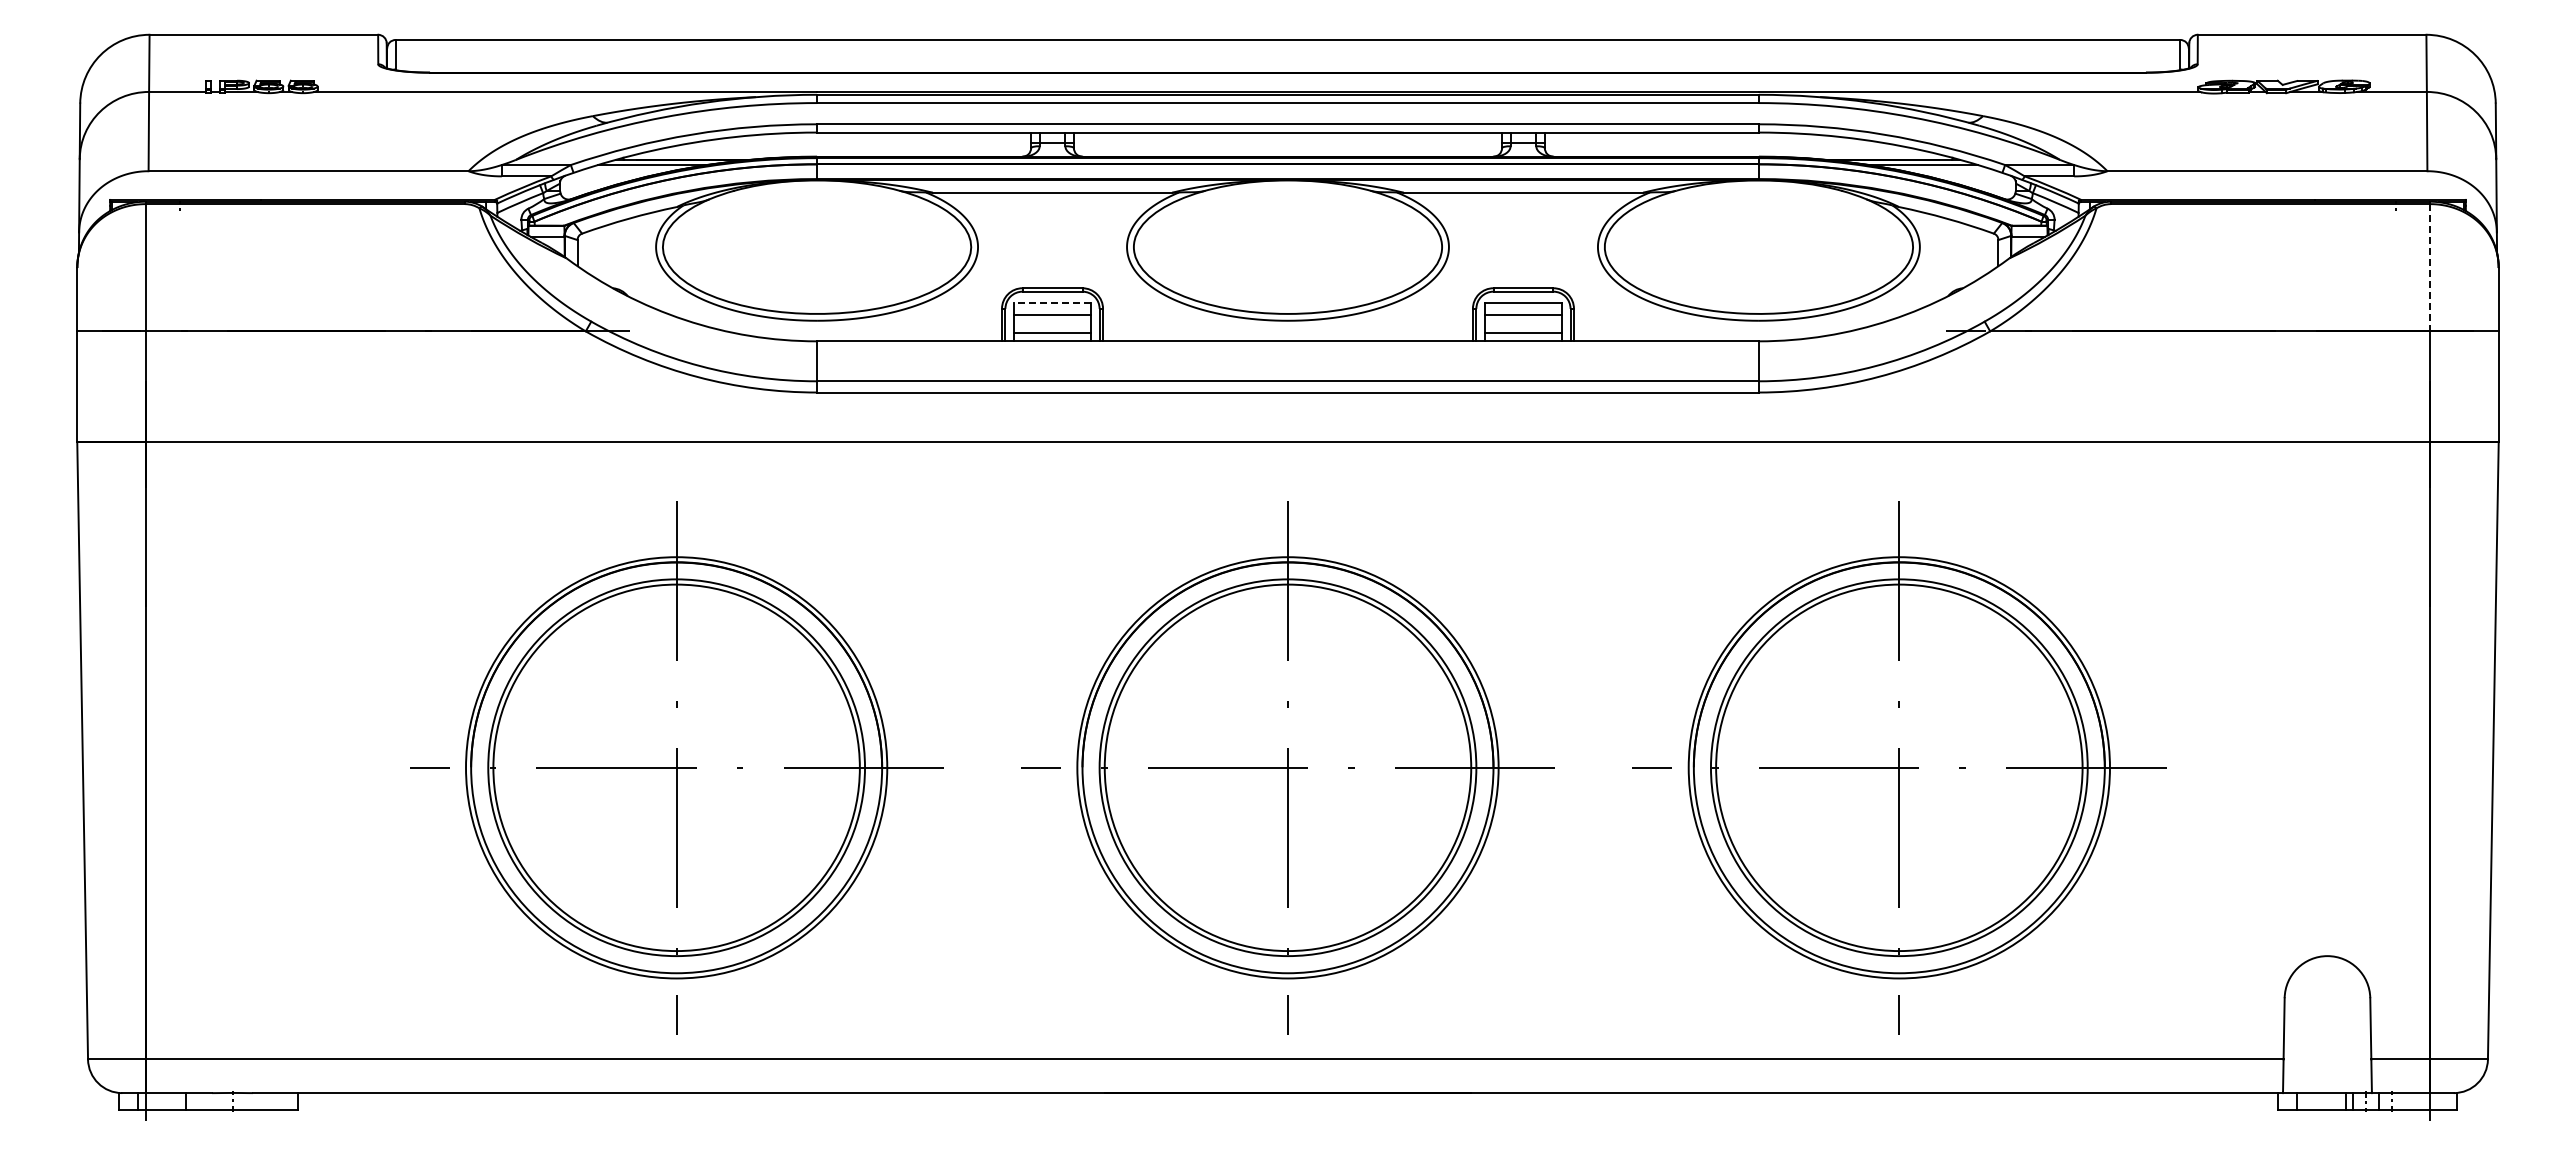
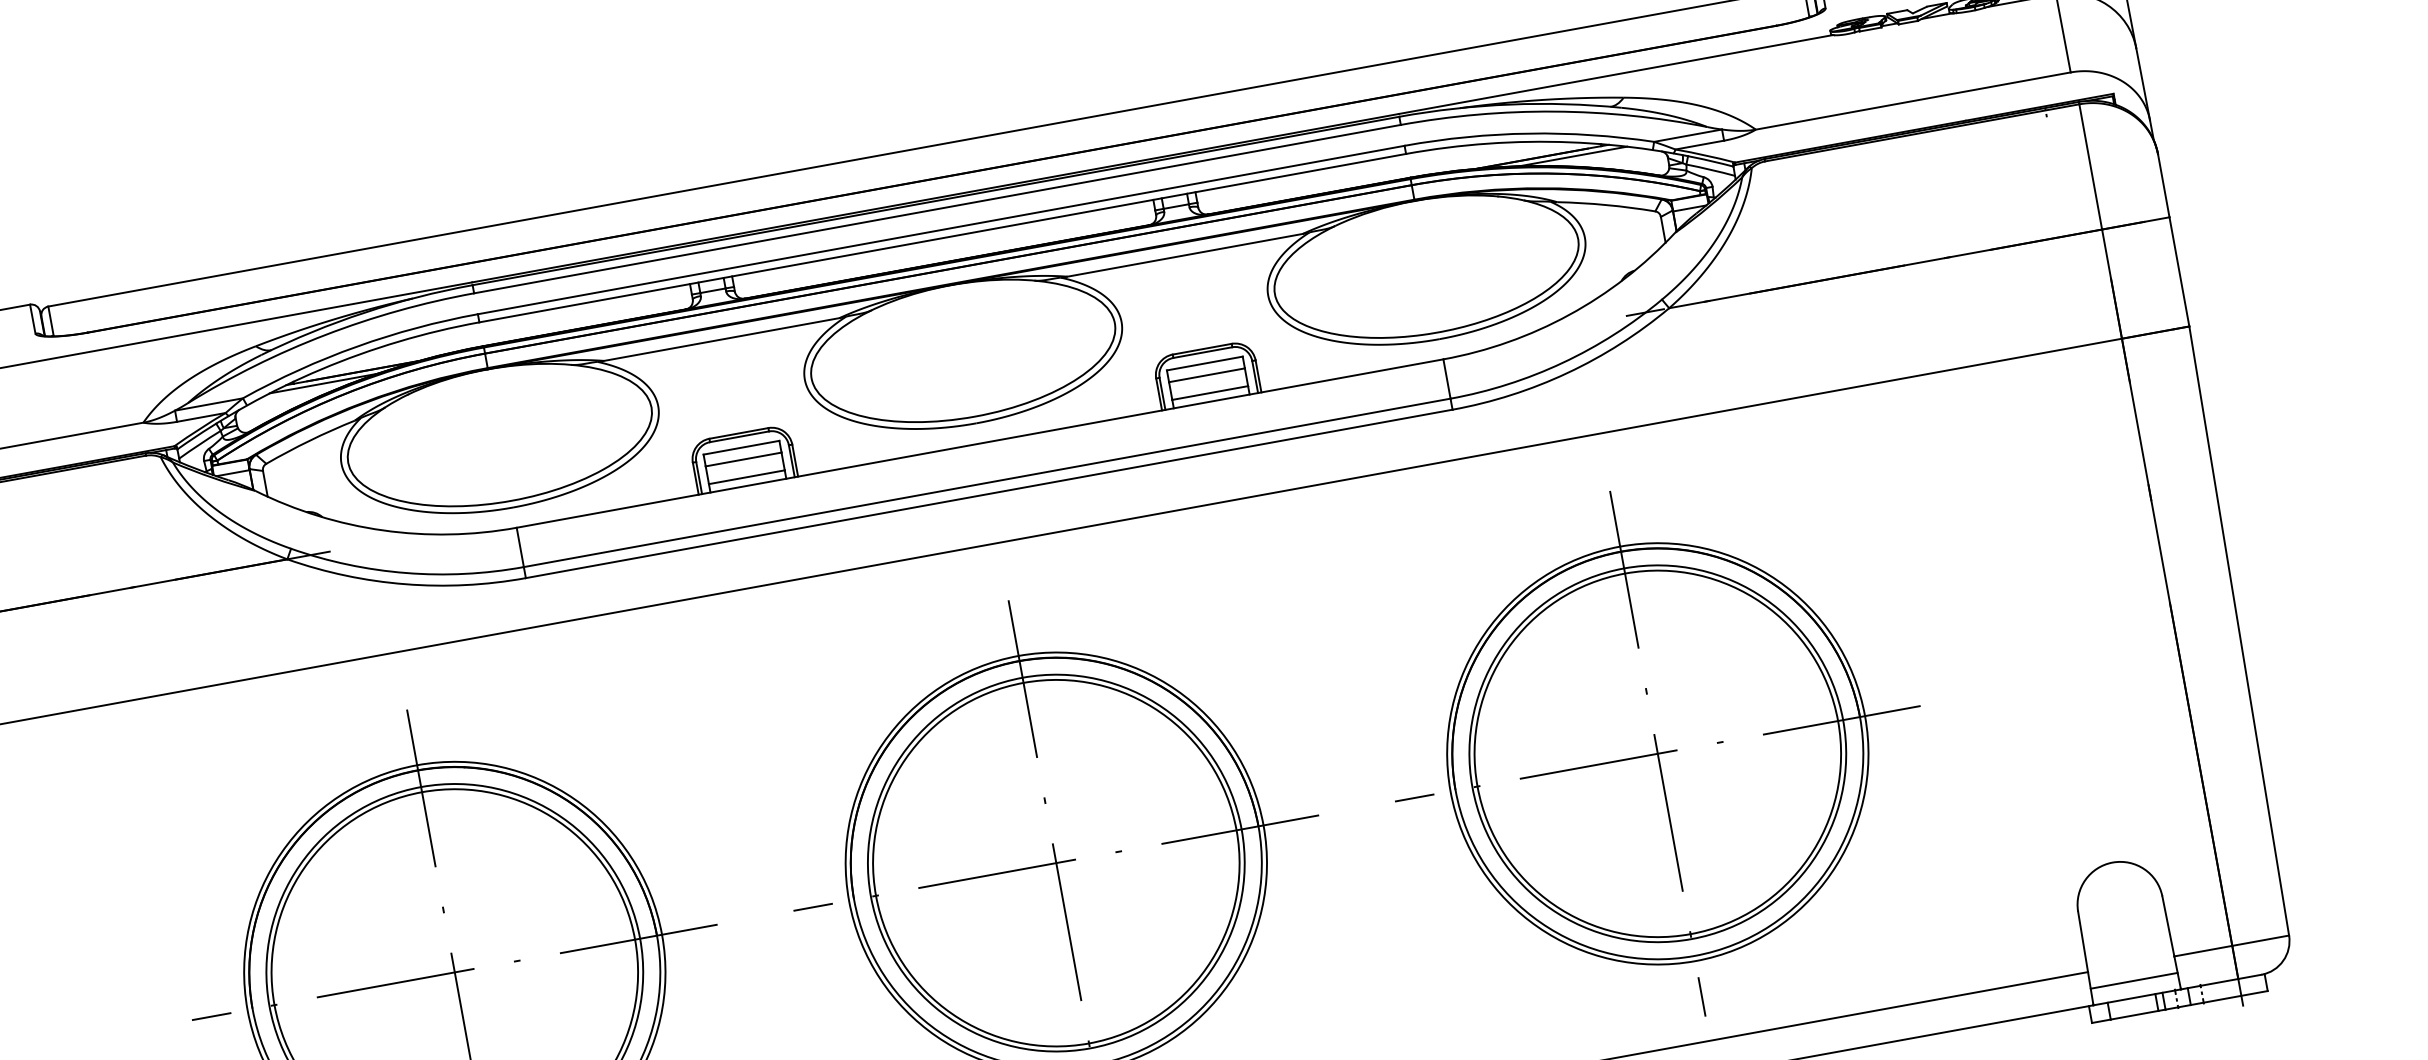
line: (2430, 267) -> (2090, 166), dashed -> solid
line: (1052, 302) -> (741, 447), dashed -> solid
line: (2327, 1076) -> (2134, 981), added

